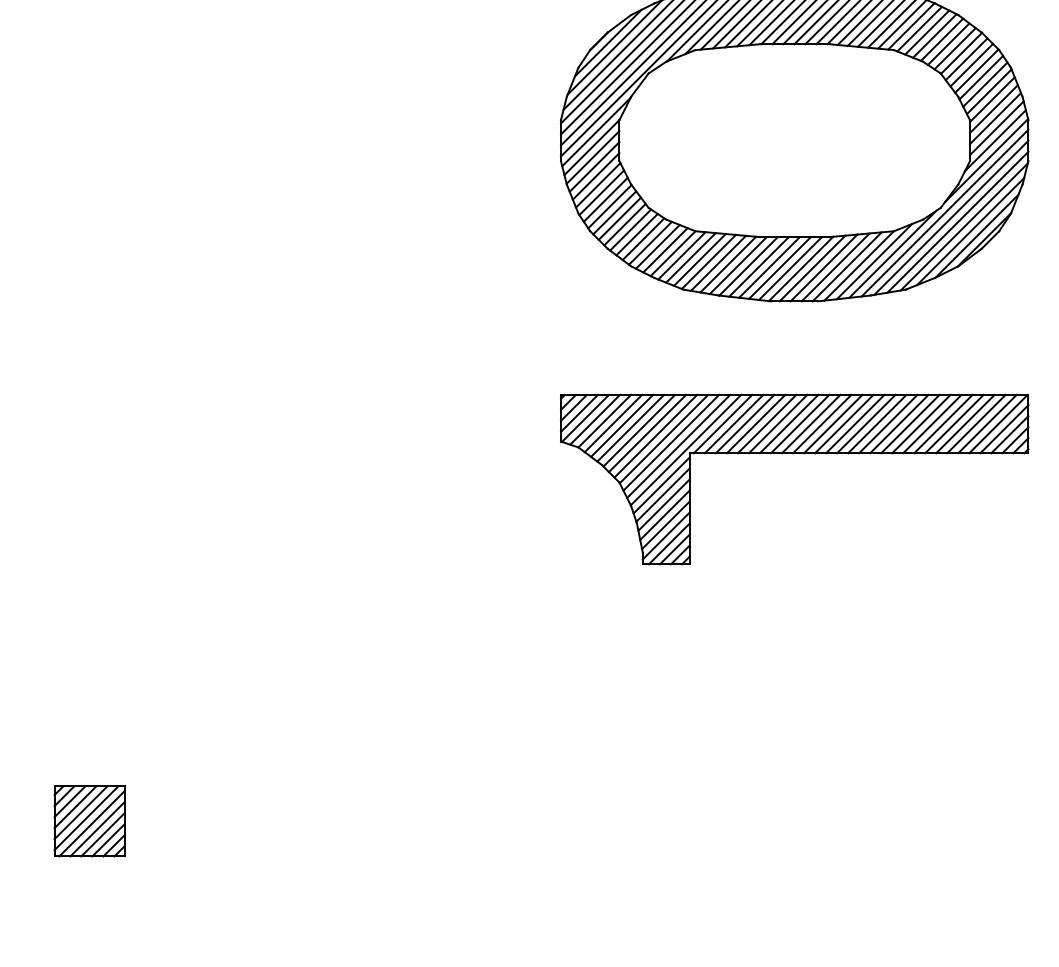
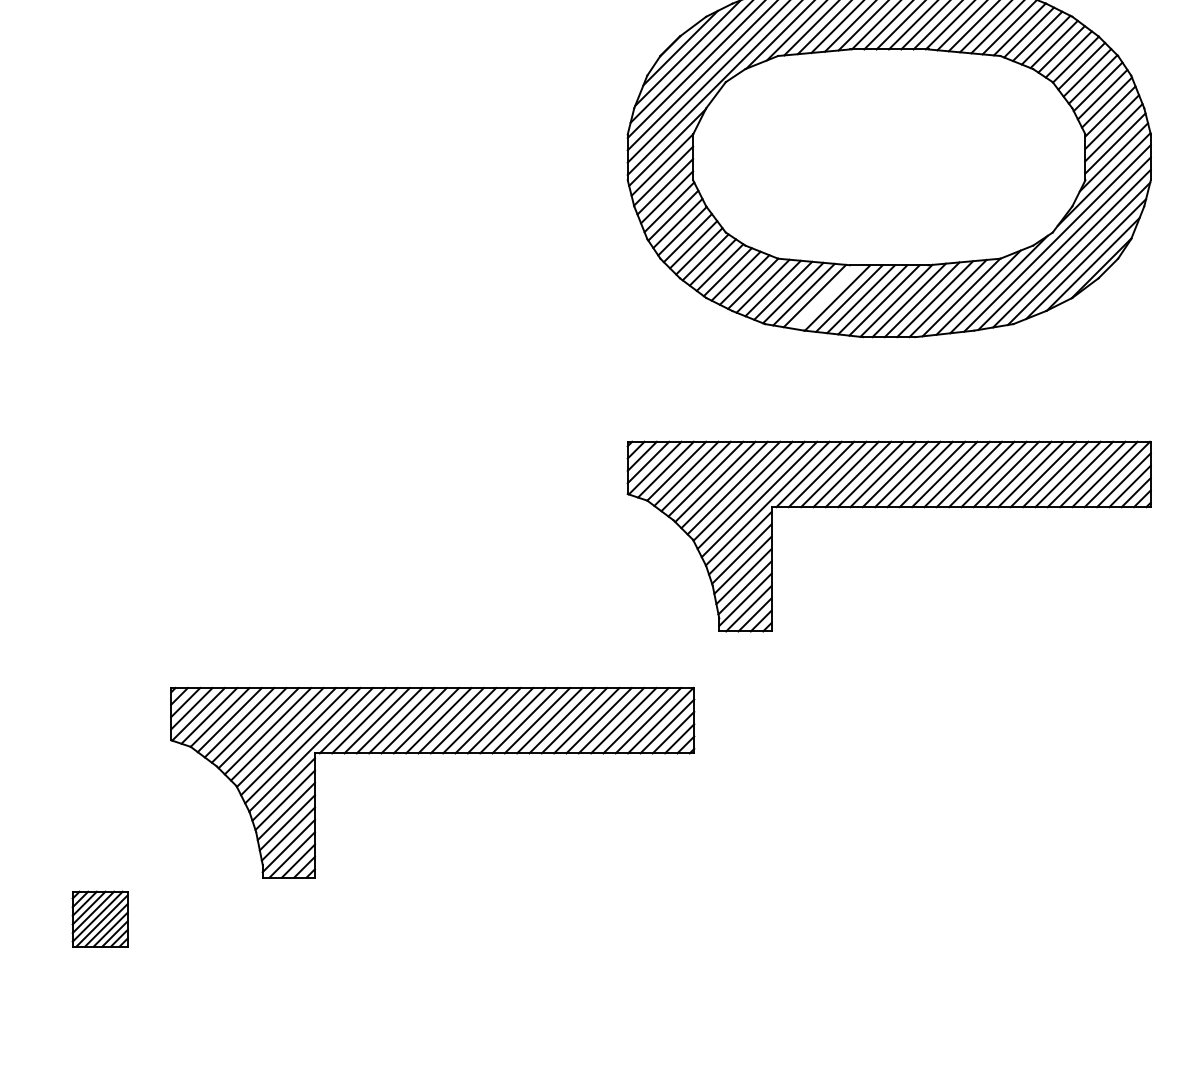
line: (737, 265) -> (825, 297), removed
part: (385, 674) -> (431, 754), added
part: (89, 821) -> (100, 919), size x0.7

